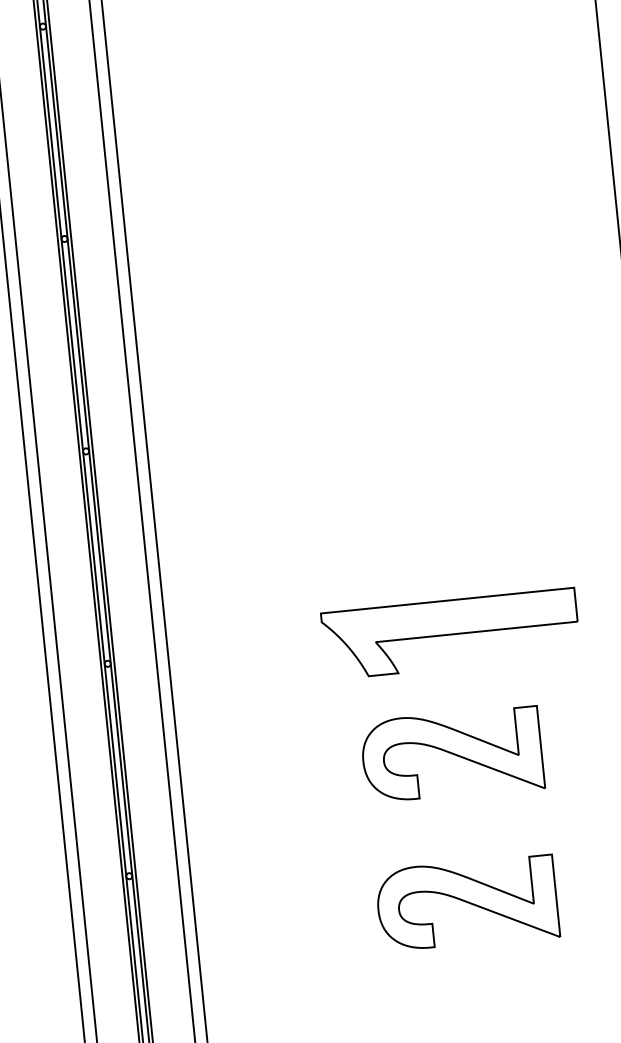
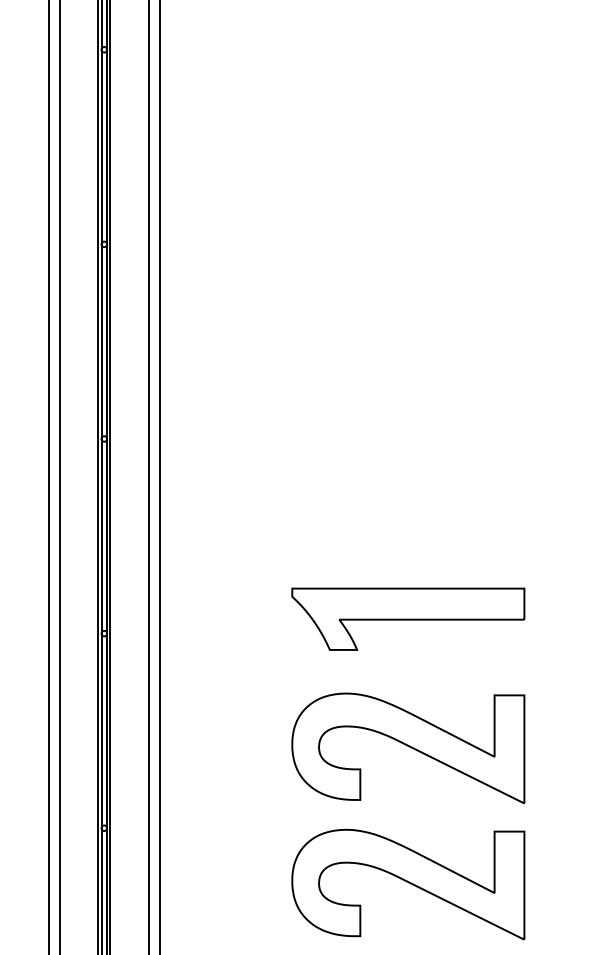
part: (451, 633) -> (408, 618), moved
part: (452, 755) -> (408, 748), size x1.43
part: (467, 903) -> (408, 884), size x1.43

